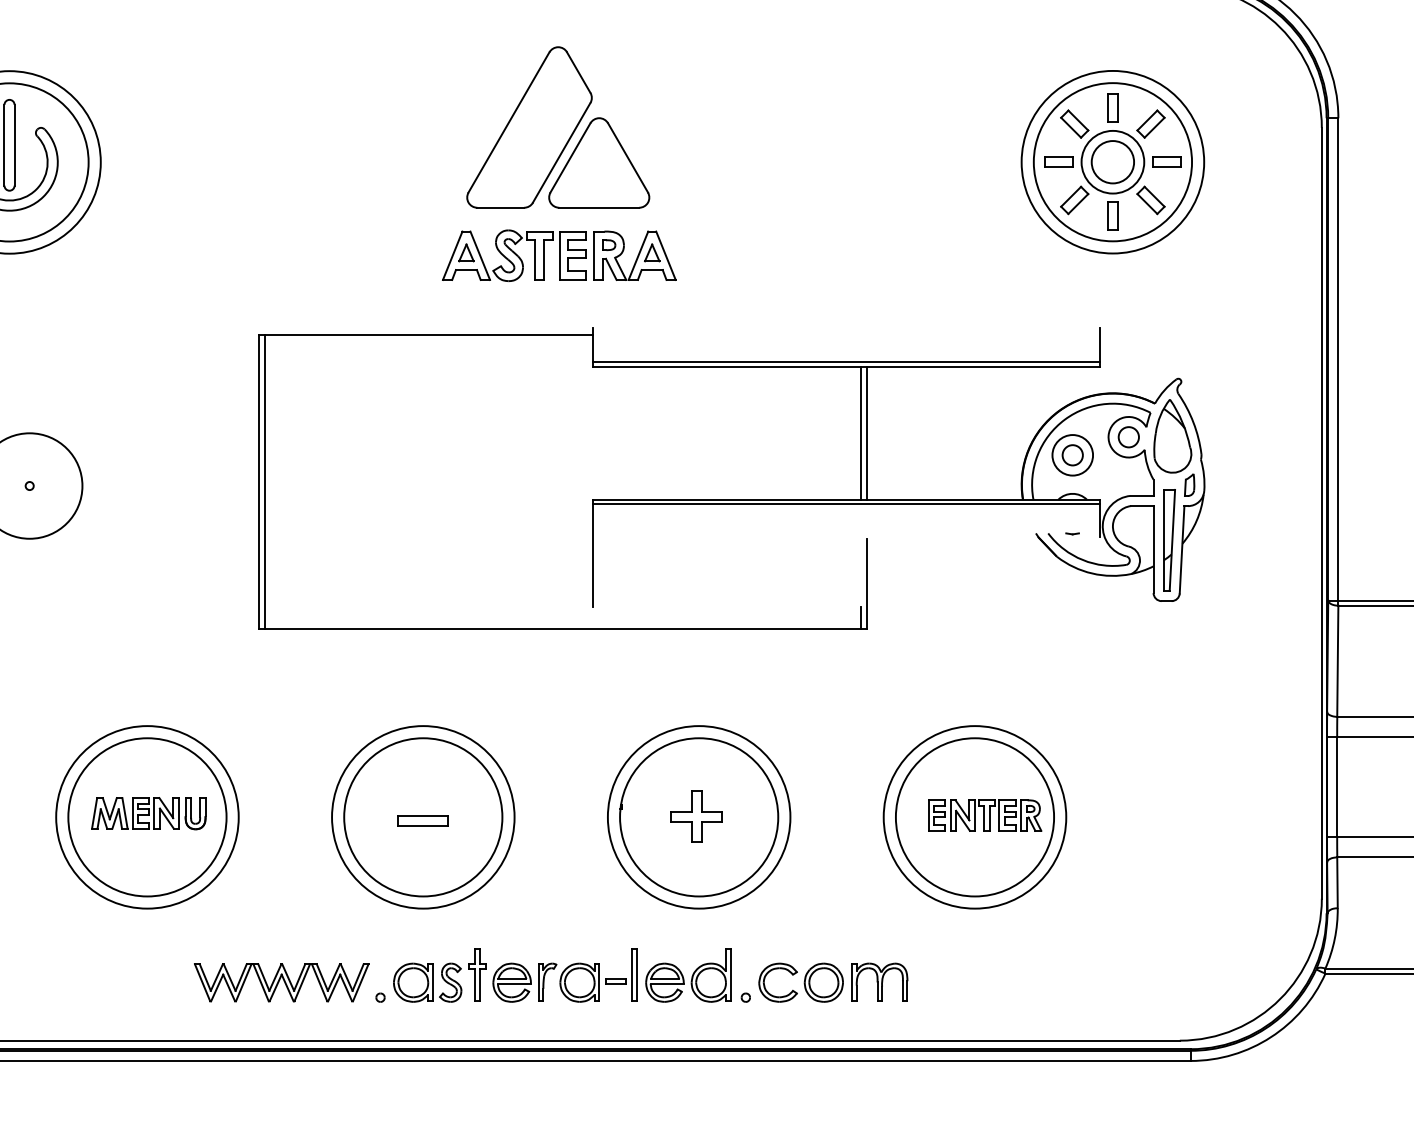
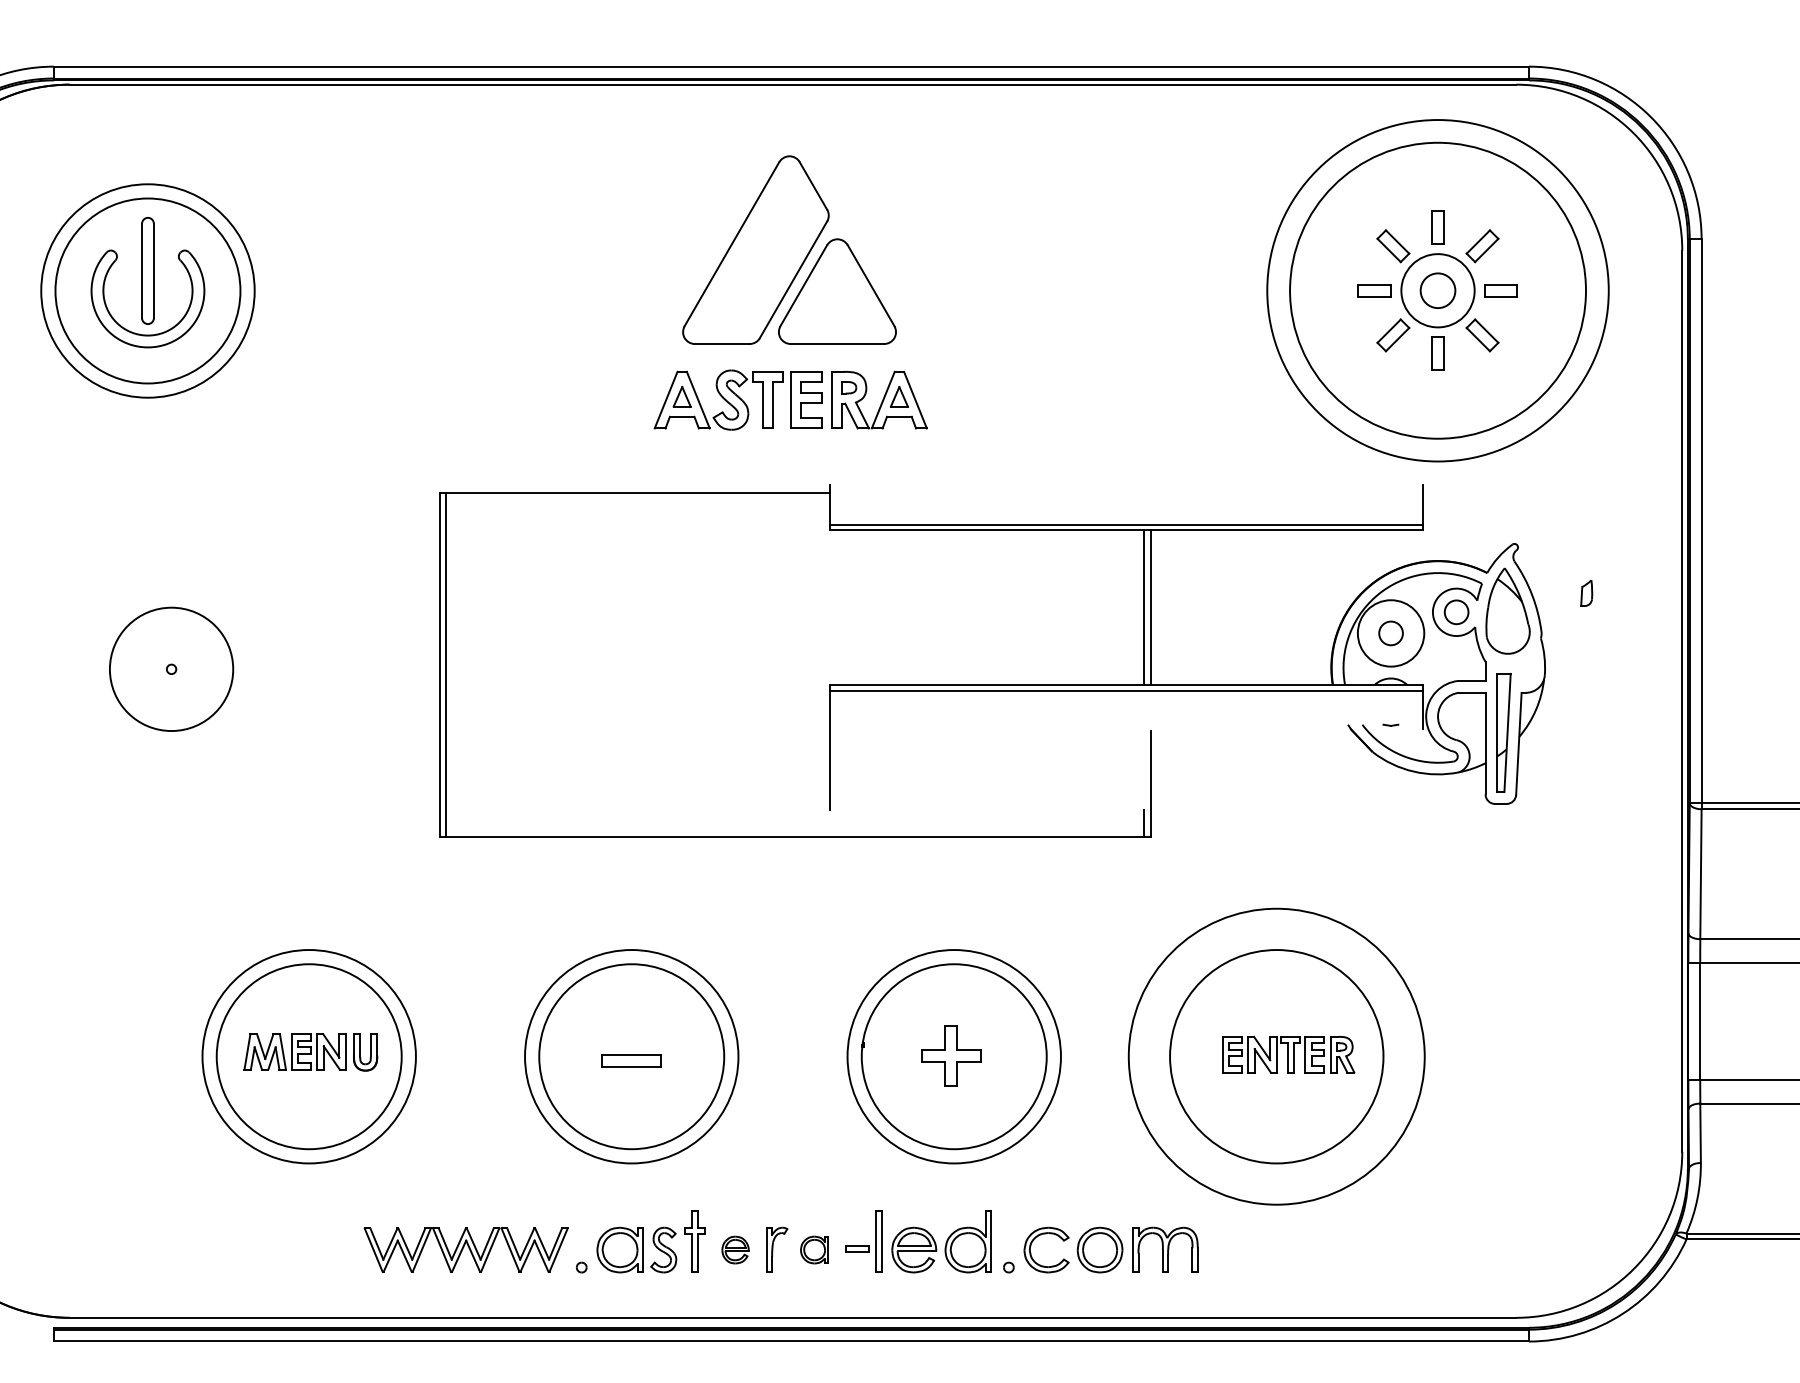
circle: (1112, 162) -> (1437, 290), size x0.7
circle: (1112, 162) -> (1437, 290), size x1.6
circle: (1112, 162) -> (1437, 290), size x1.6
circle: (1072, 455) -> (1390, 633), size x1.4
part: (1189, 484) -> (1586, 592), moved
circle: (974, 817) -> (1276, 1056), size x1.6
part: (512, 982) -> (735, 1249), size x0.6
part: (579, 982) -> (814, 1249), size x0.6

